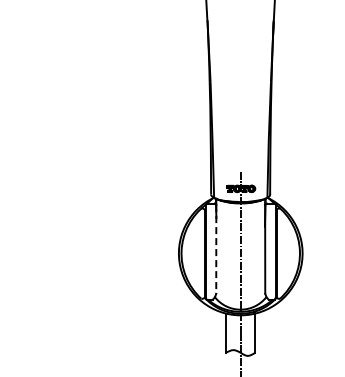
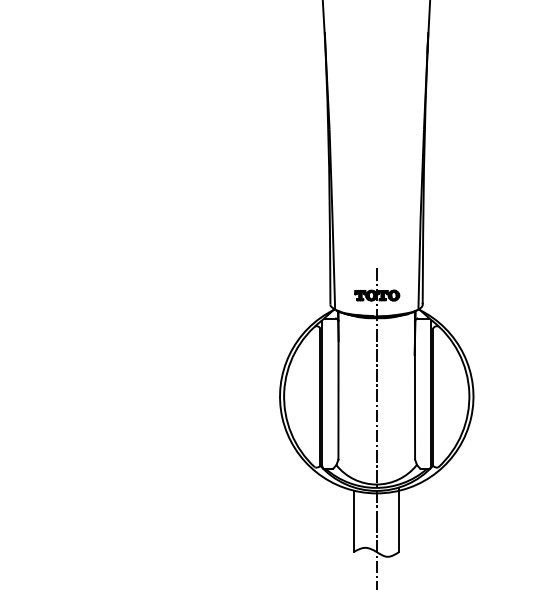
line: (216, 249) -> (338, 390), dashed -> solid

